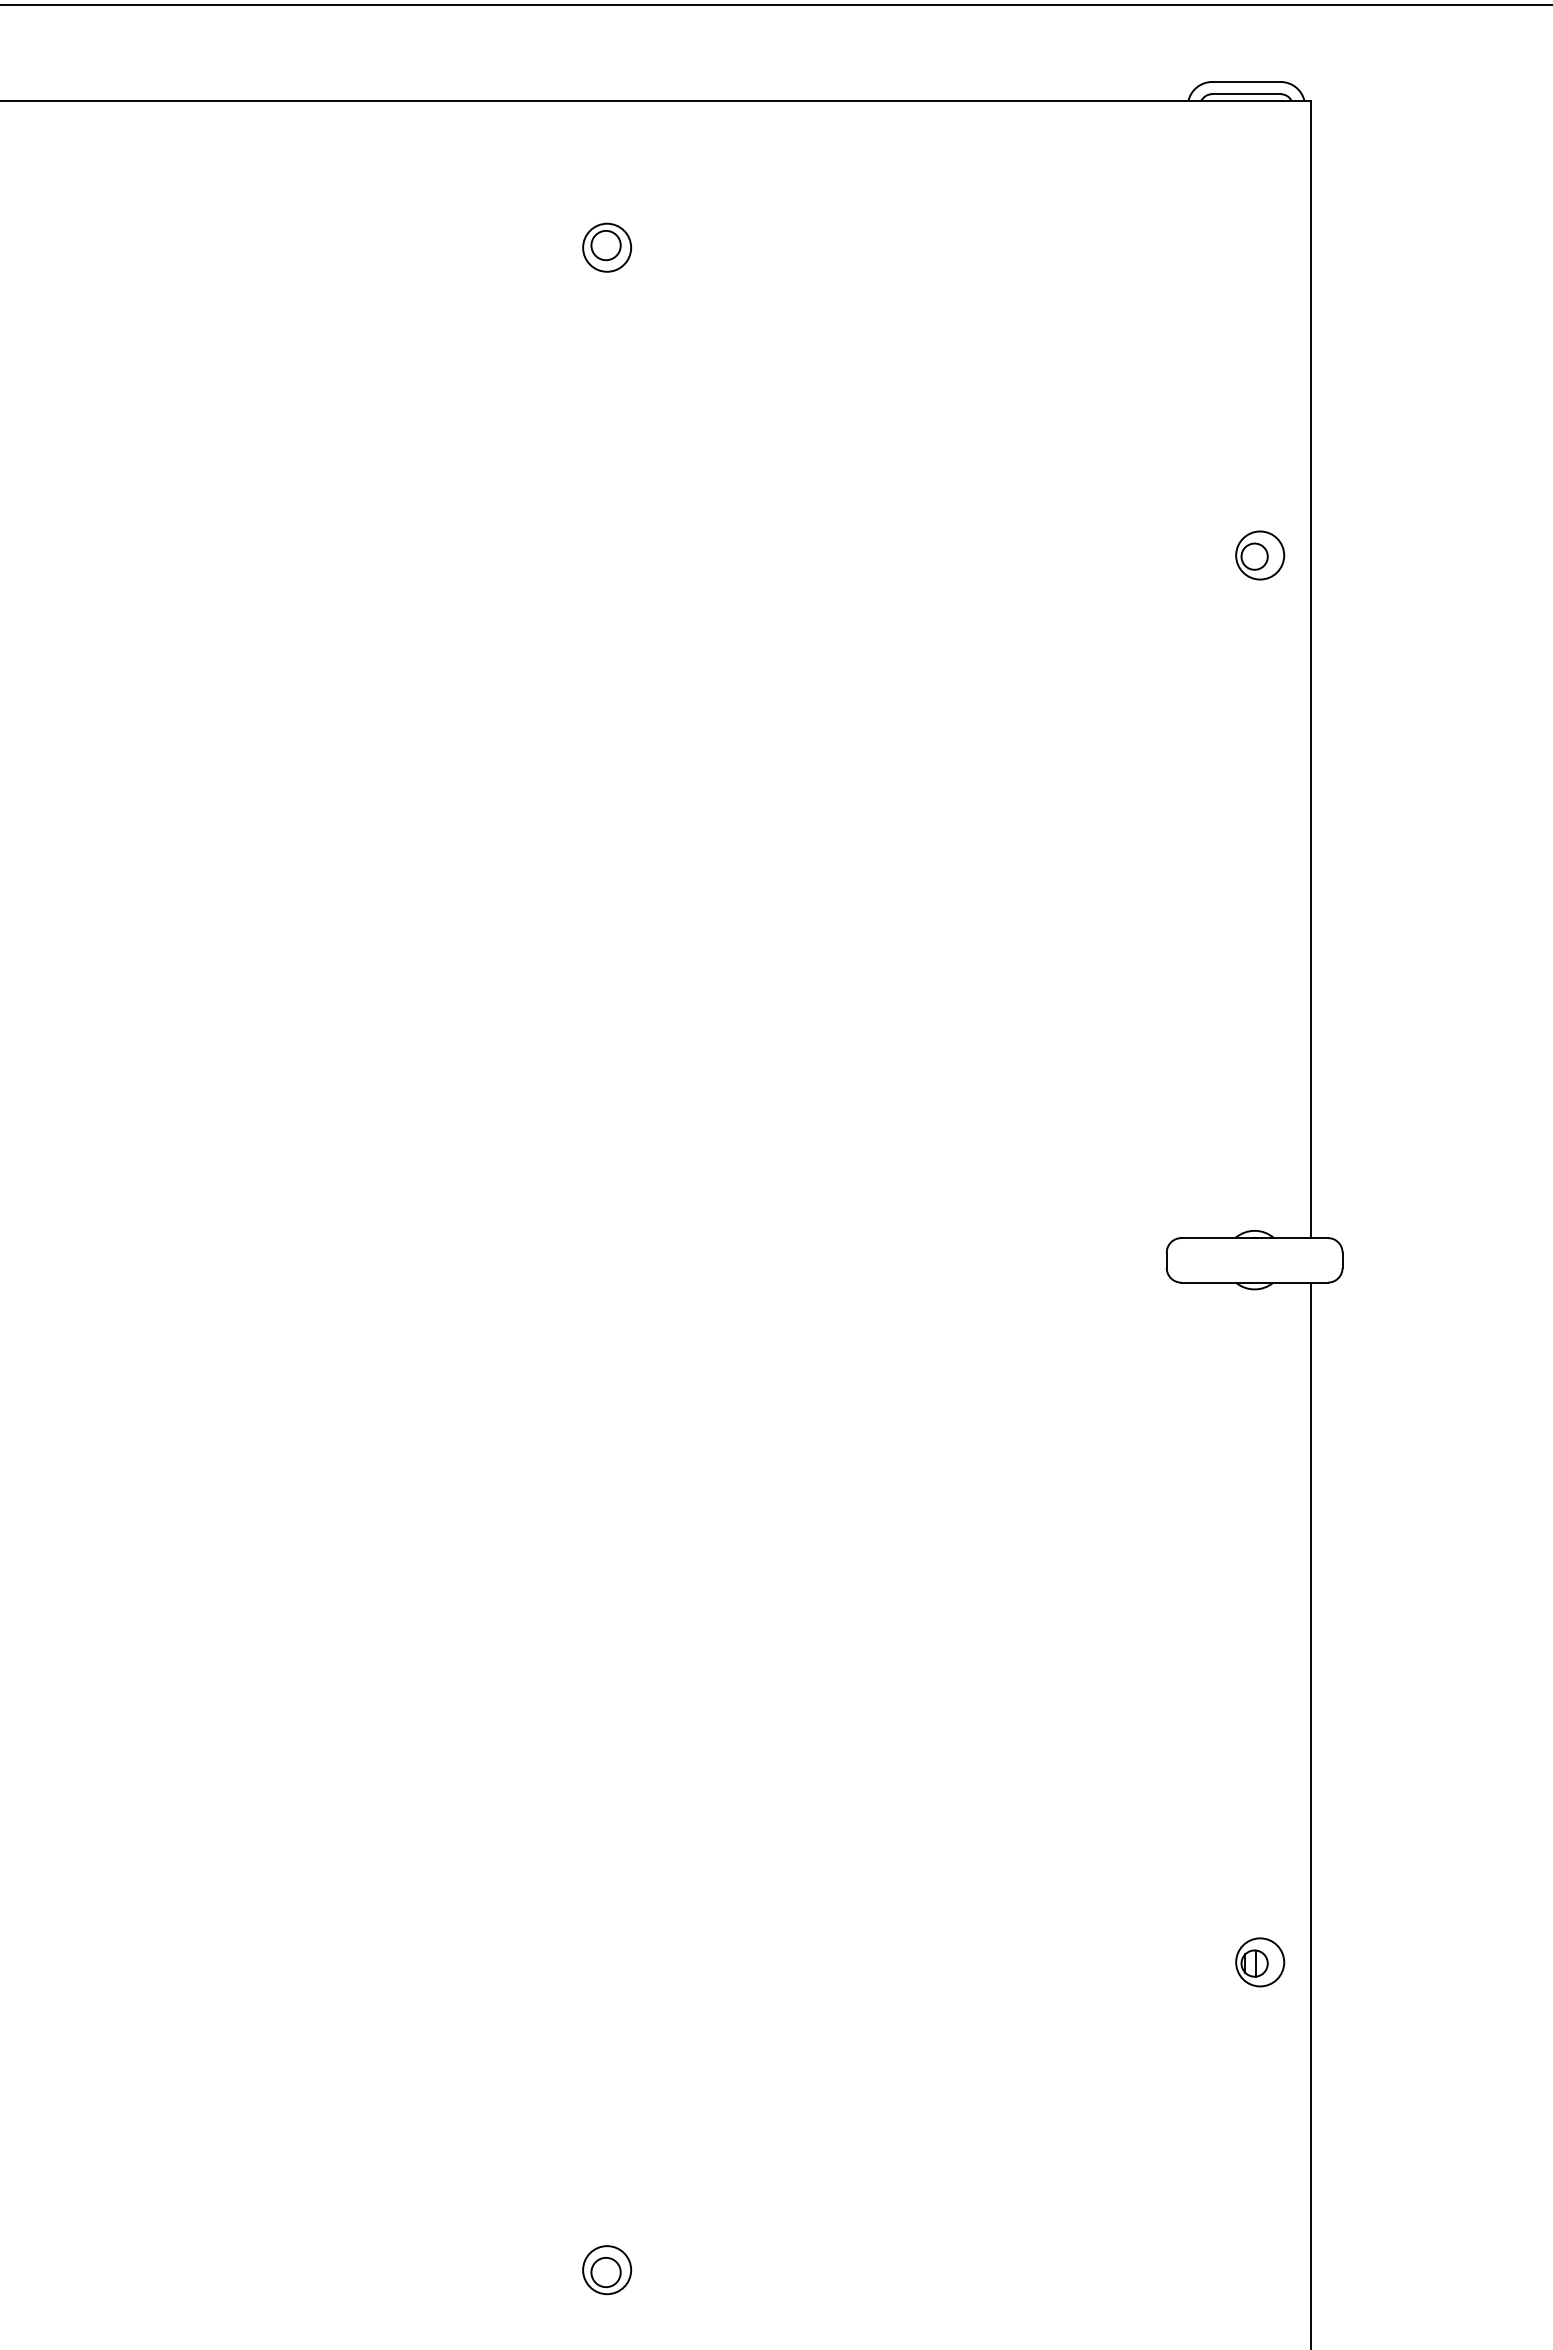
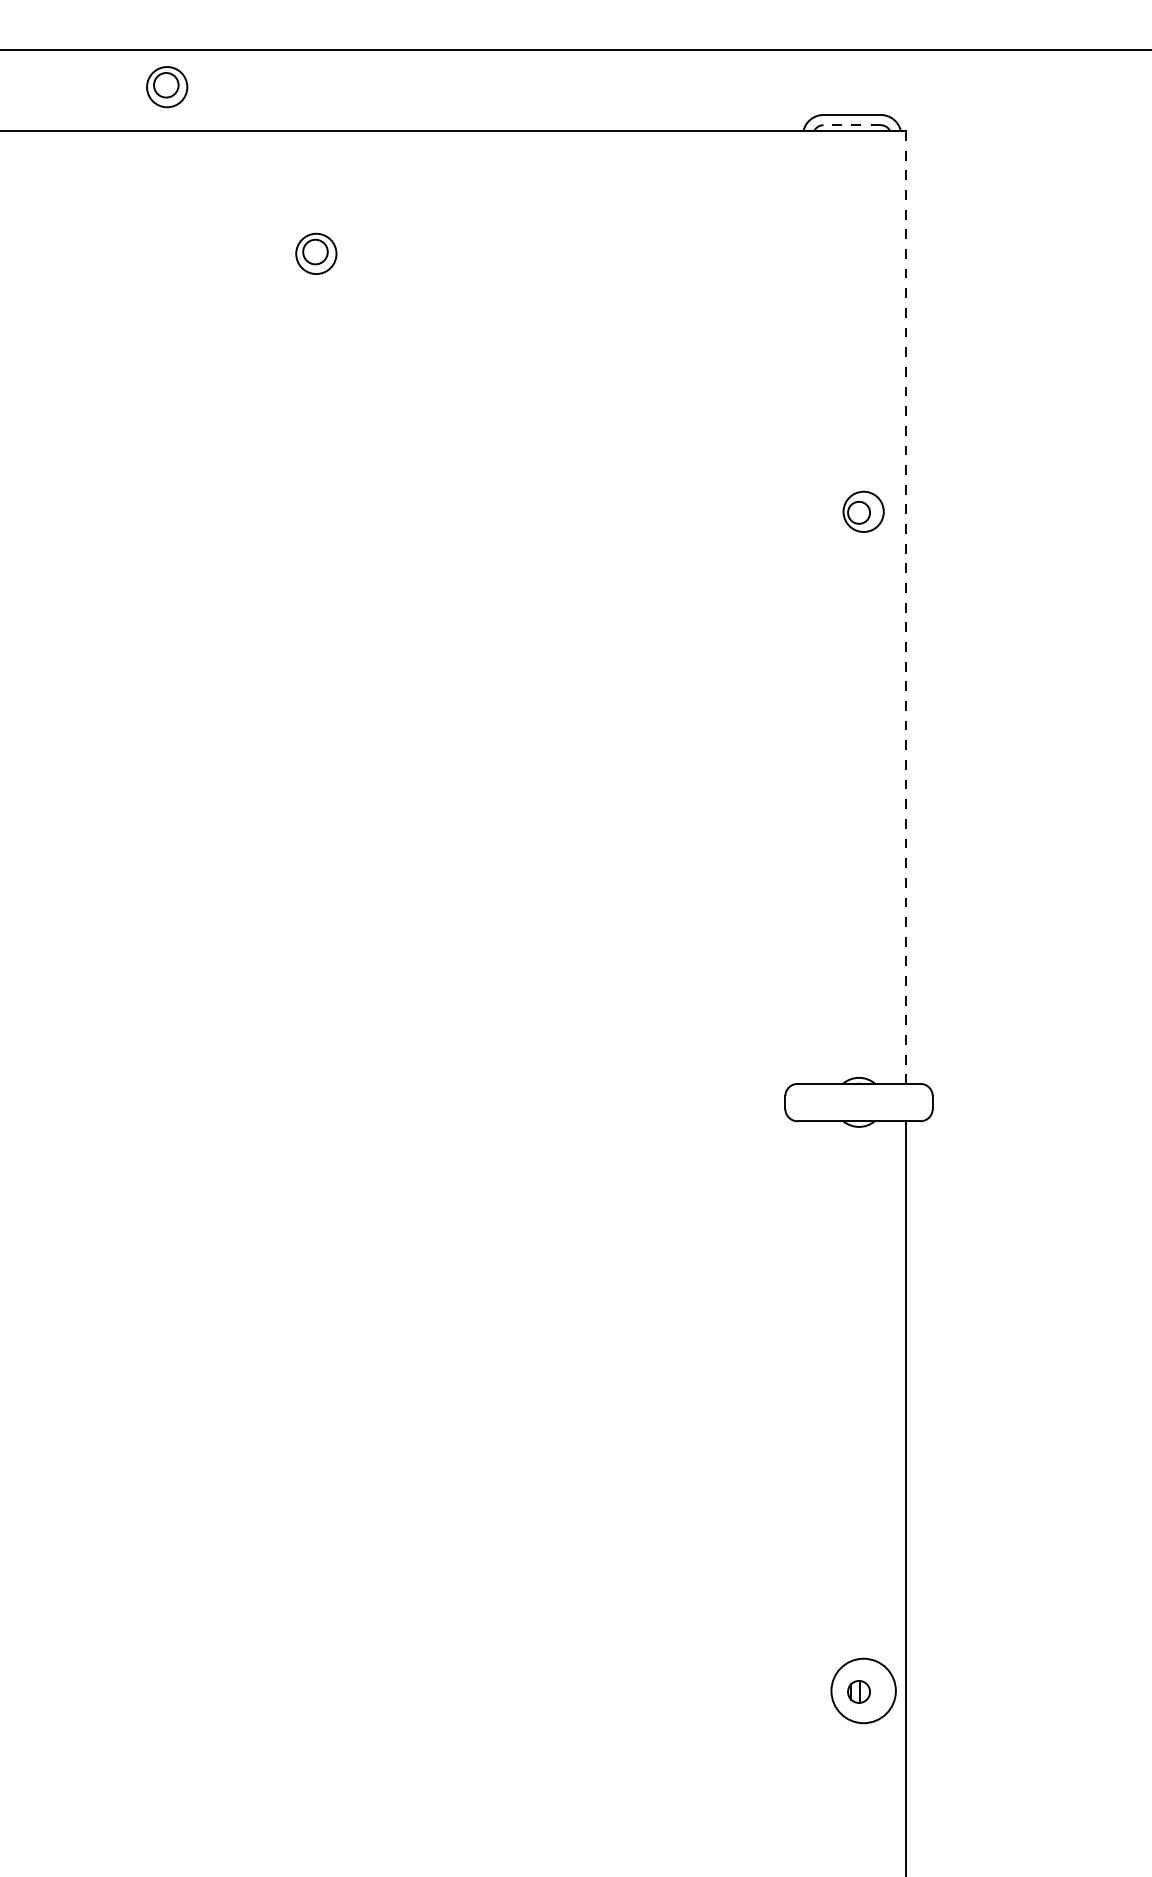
part: (429, 48) -> (167, 86), added
line: (1245, 94) -> (851, 125), solid -> dashed
line: (1310, 670) -> (905, 608), solid -> dashed
circle: (1260, 1962) -> (863, 1691), size x1.6

